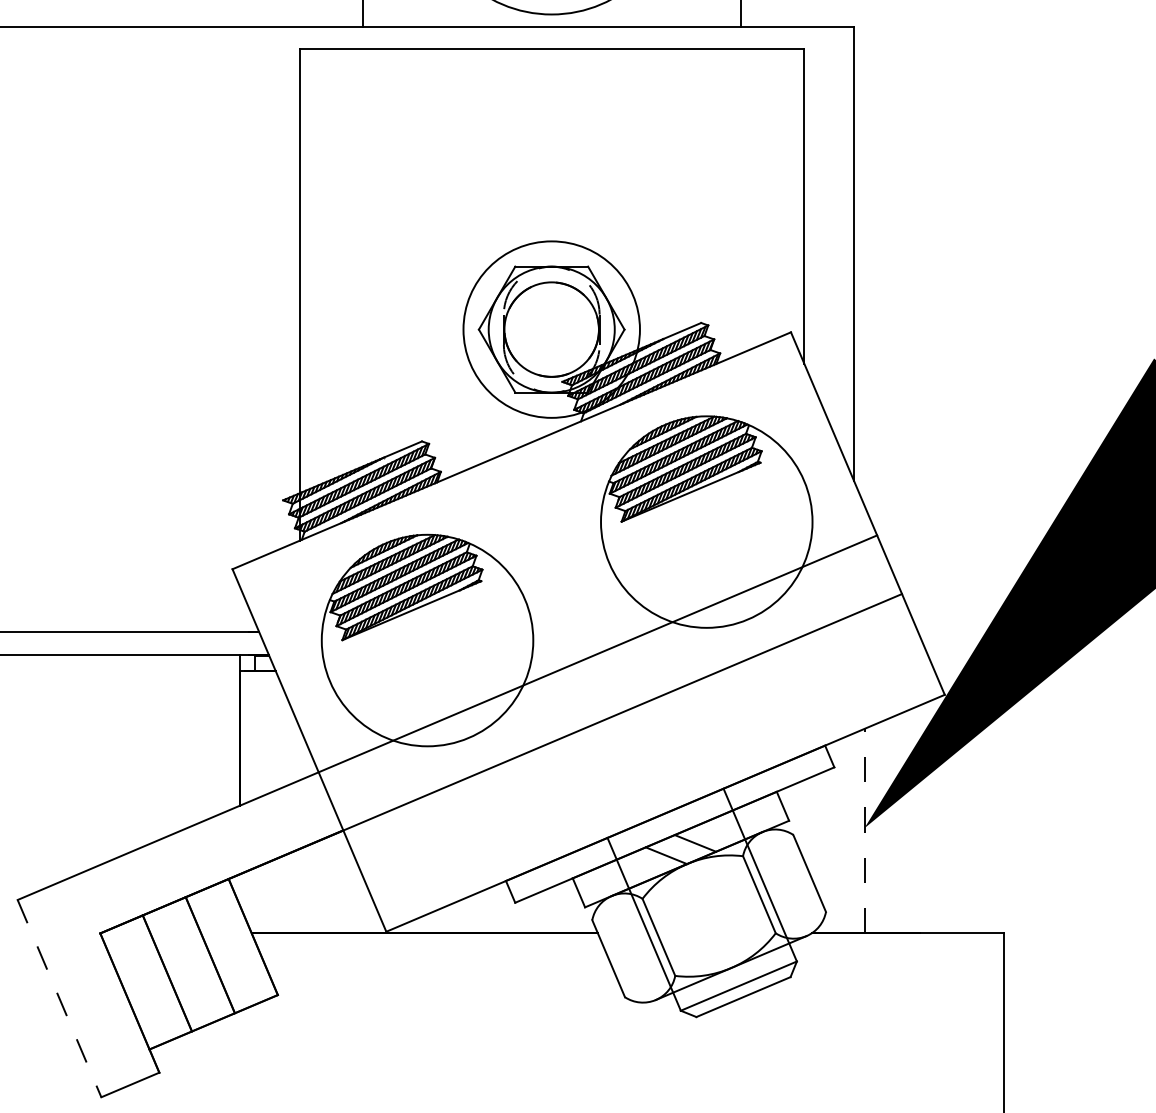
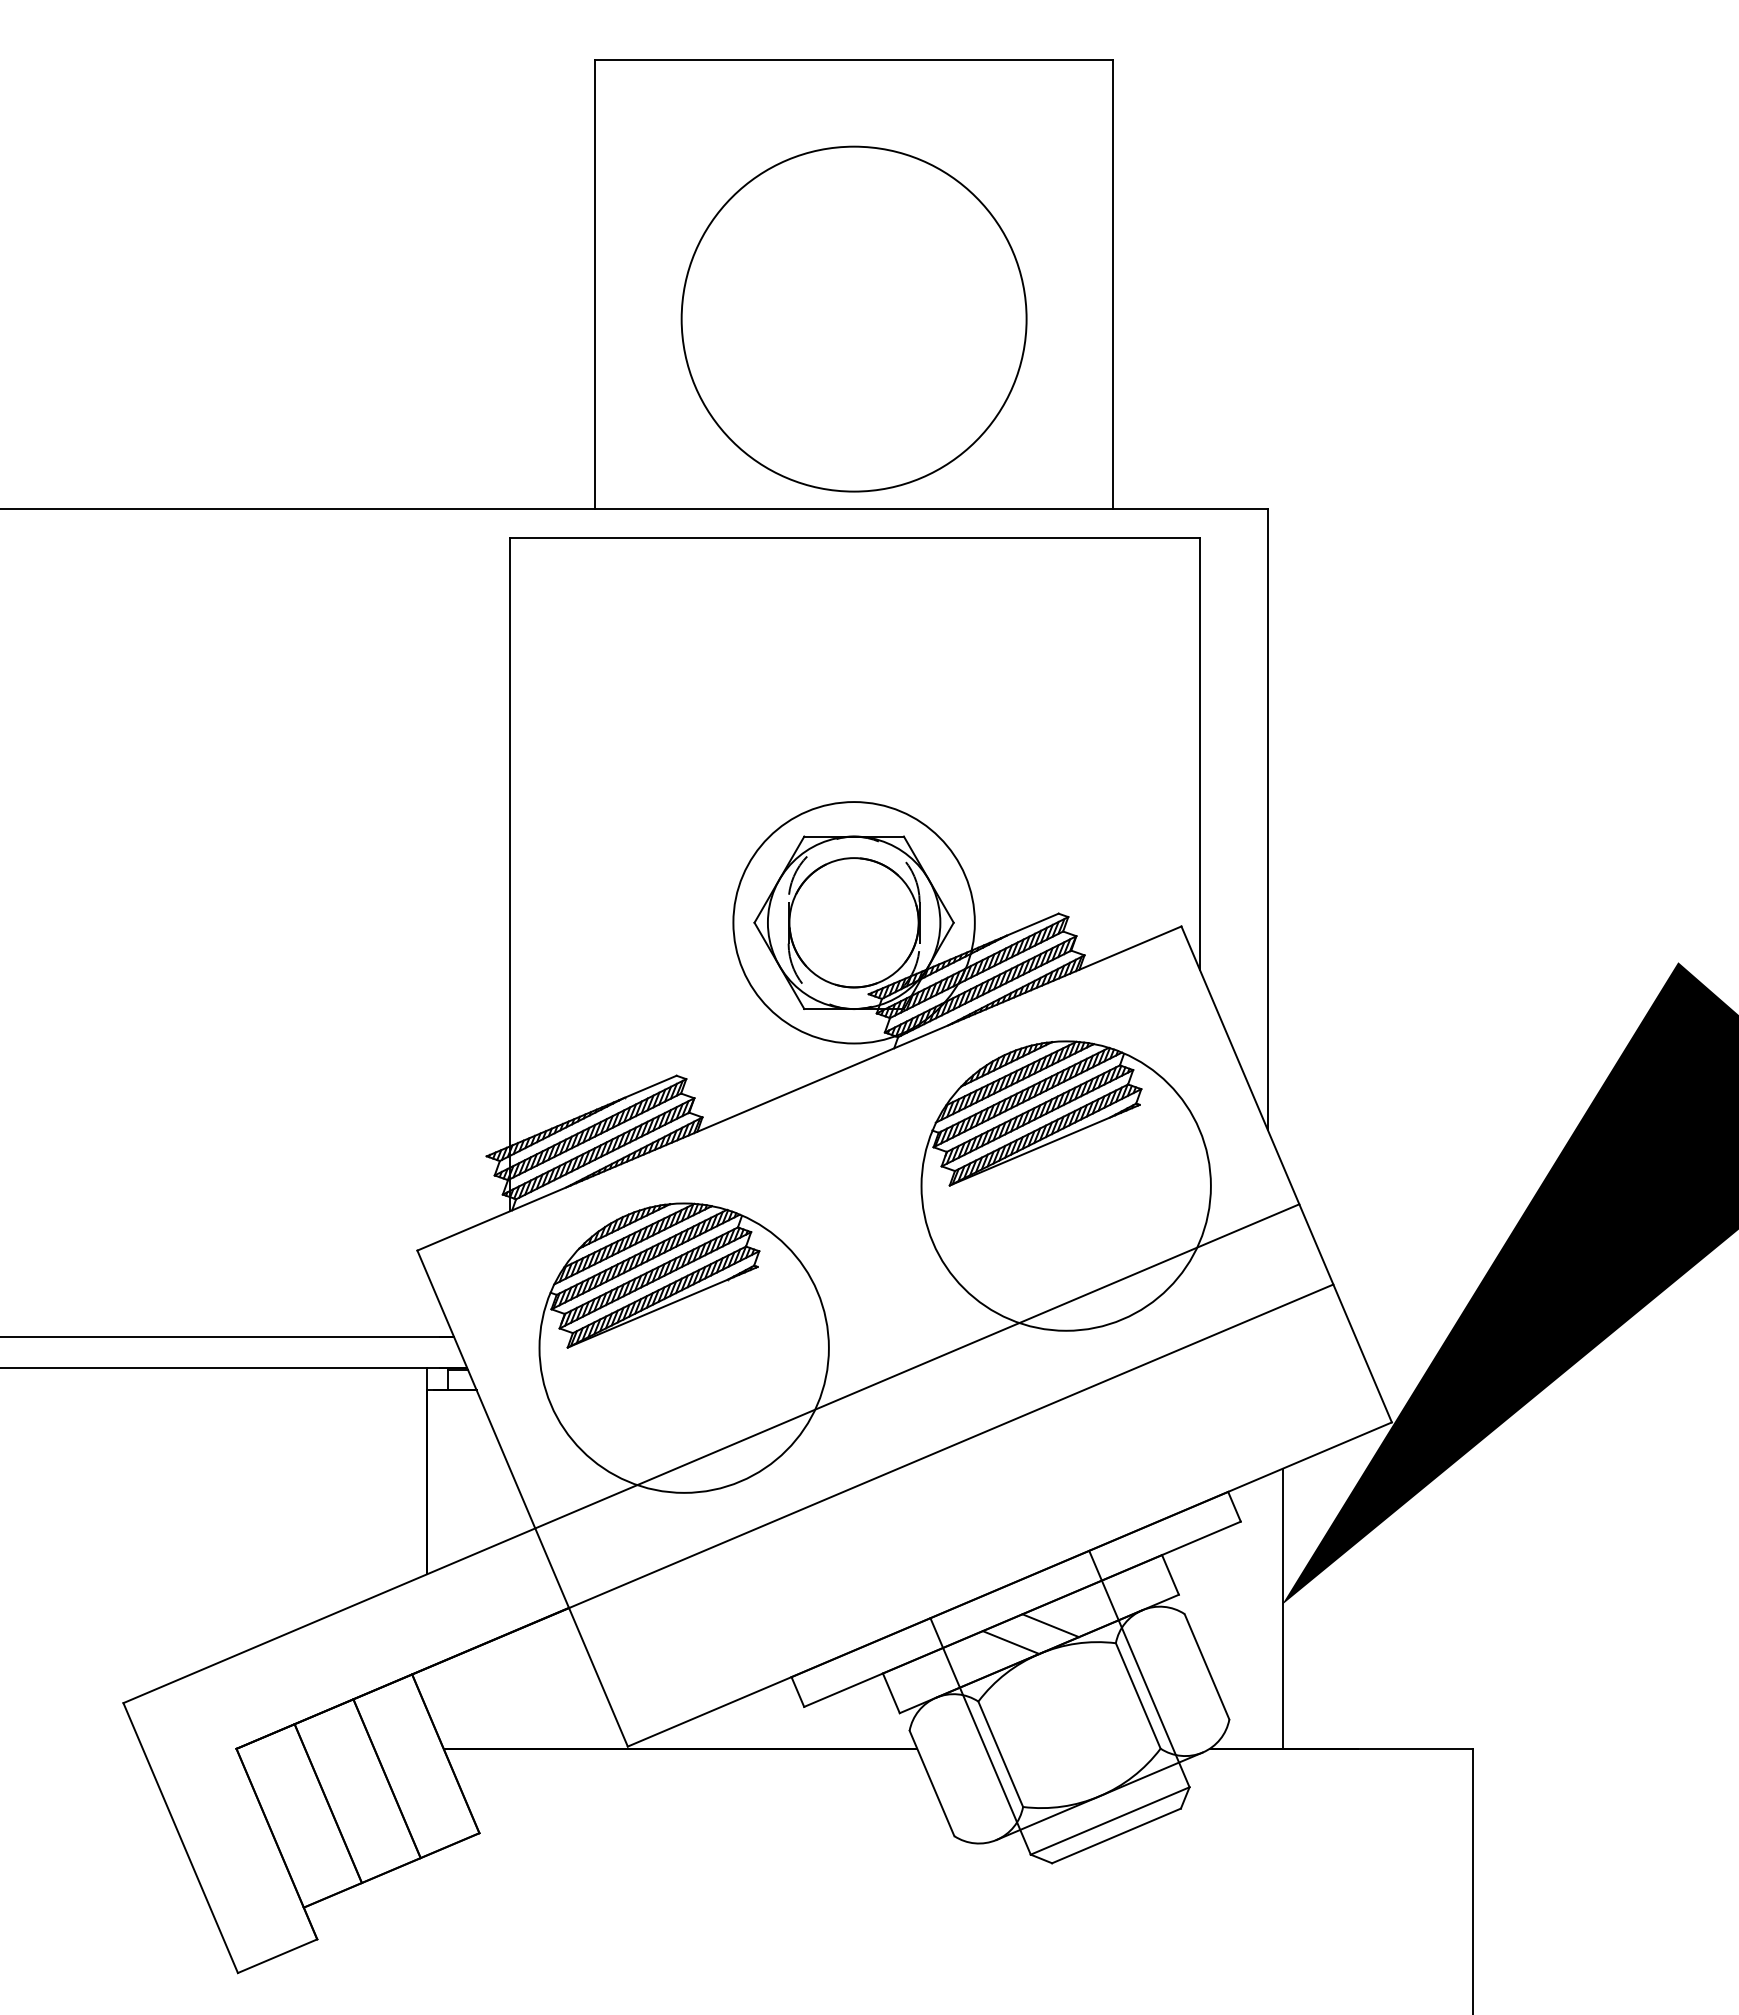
line: (864, 830) -> (1282, 1608), dashed -> solid
line: (59, 998) -> (180, 1838), dashed -> solid

